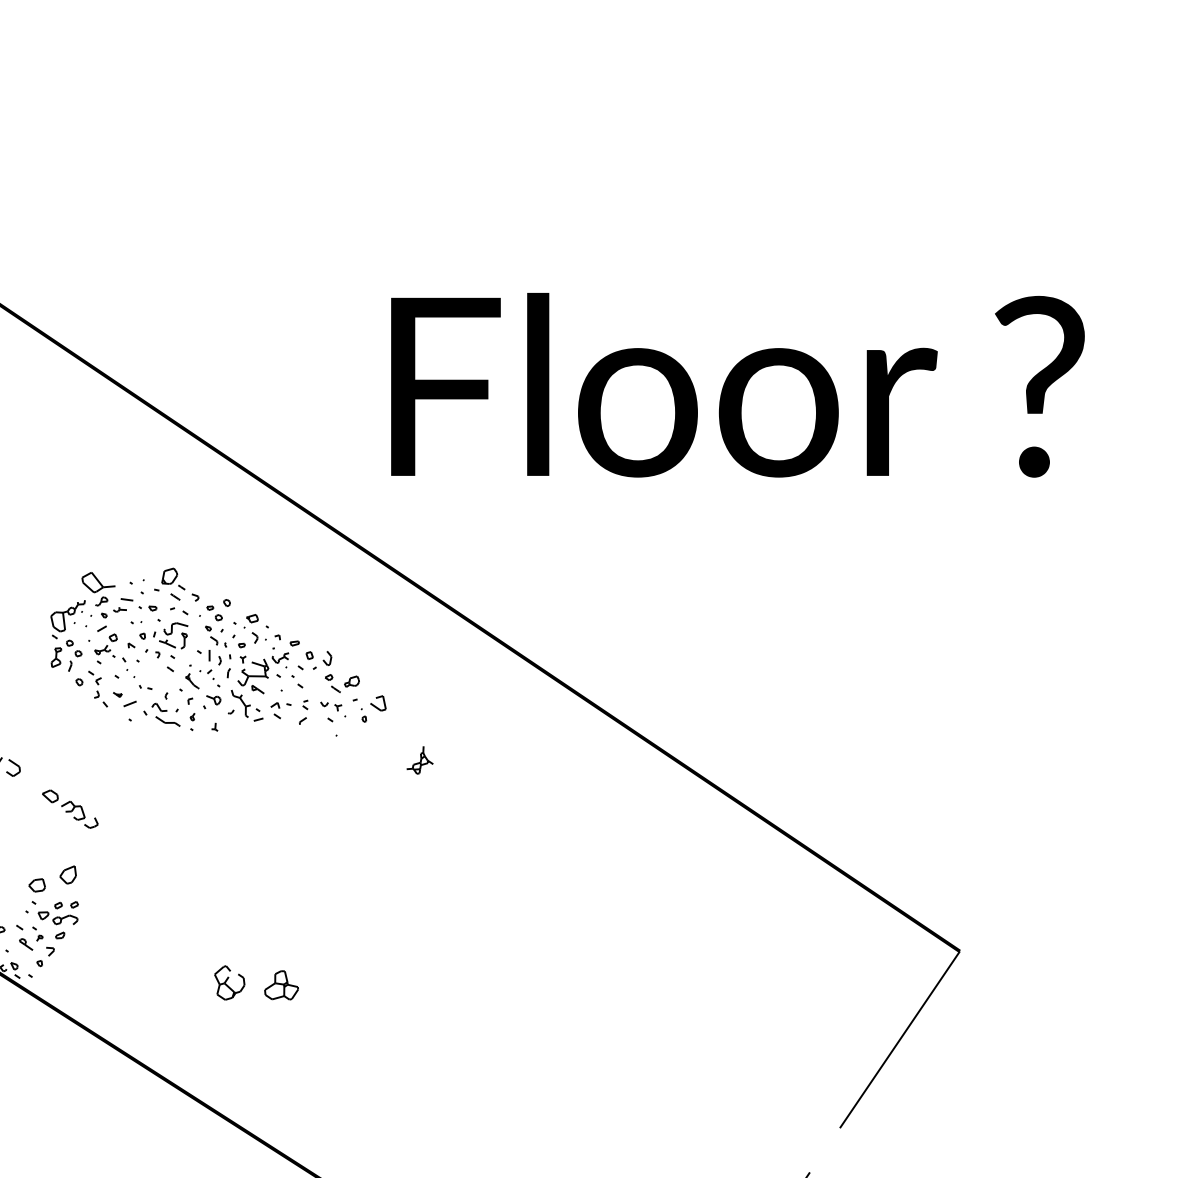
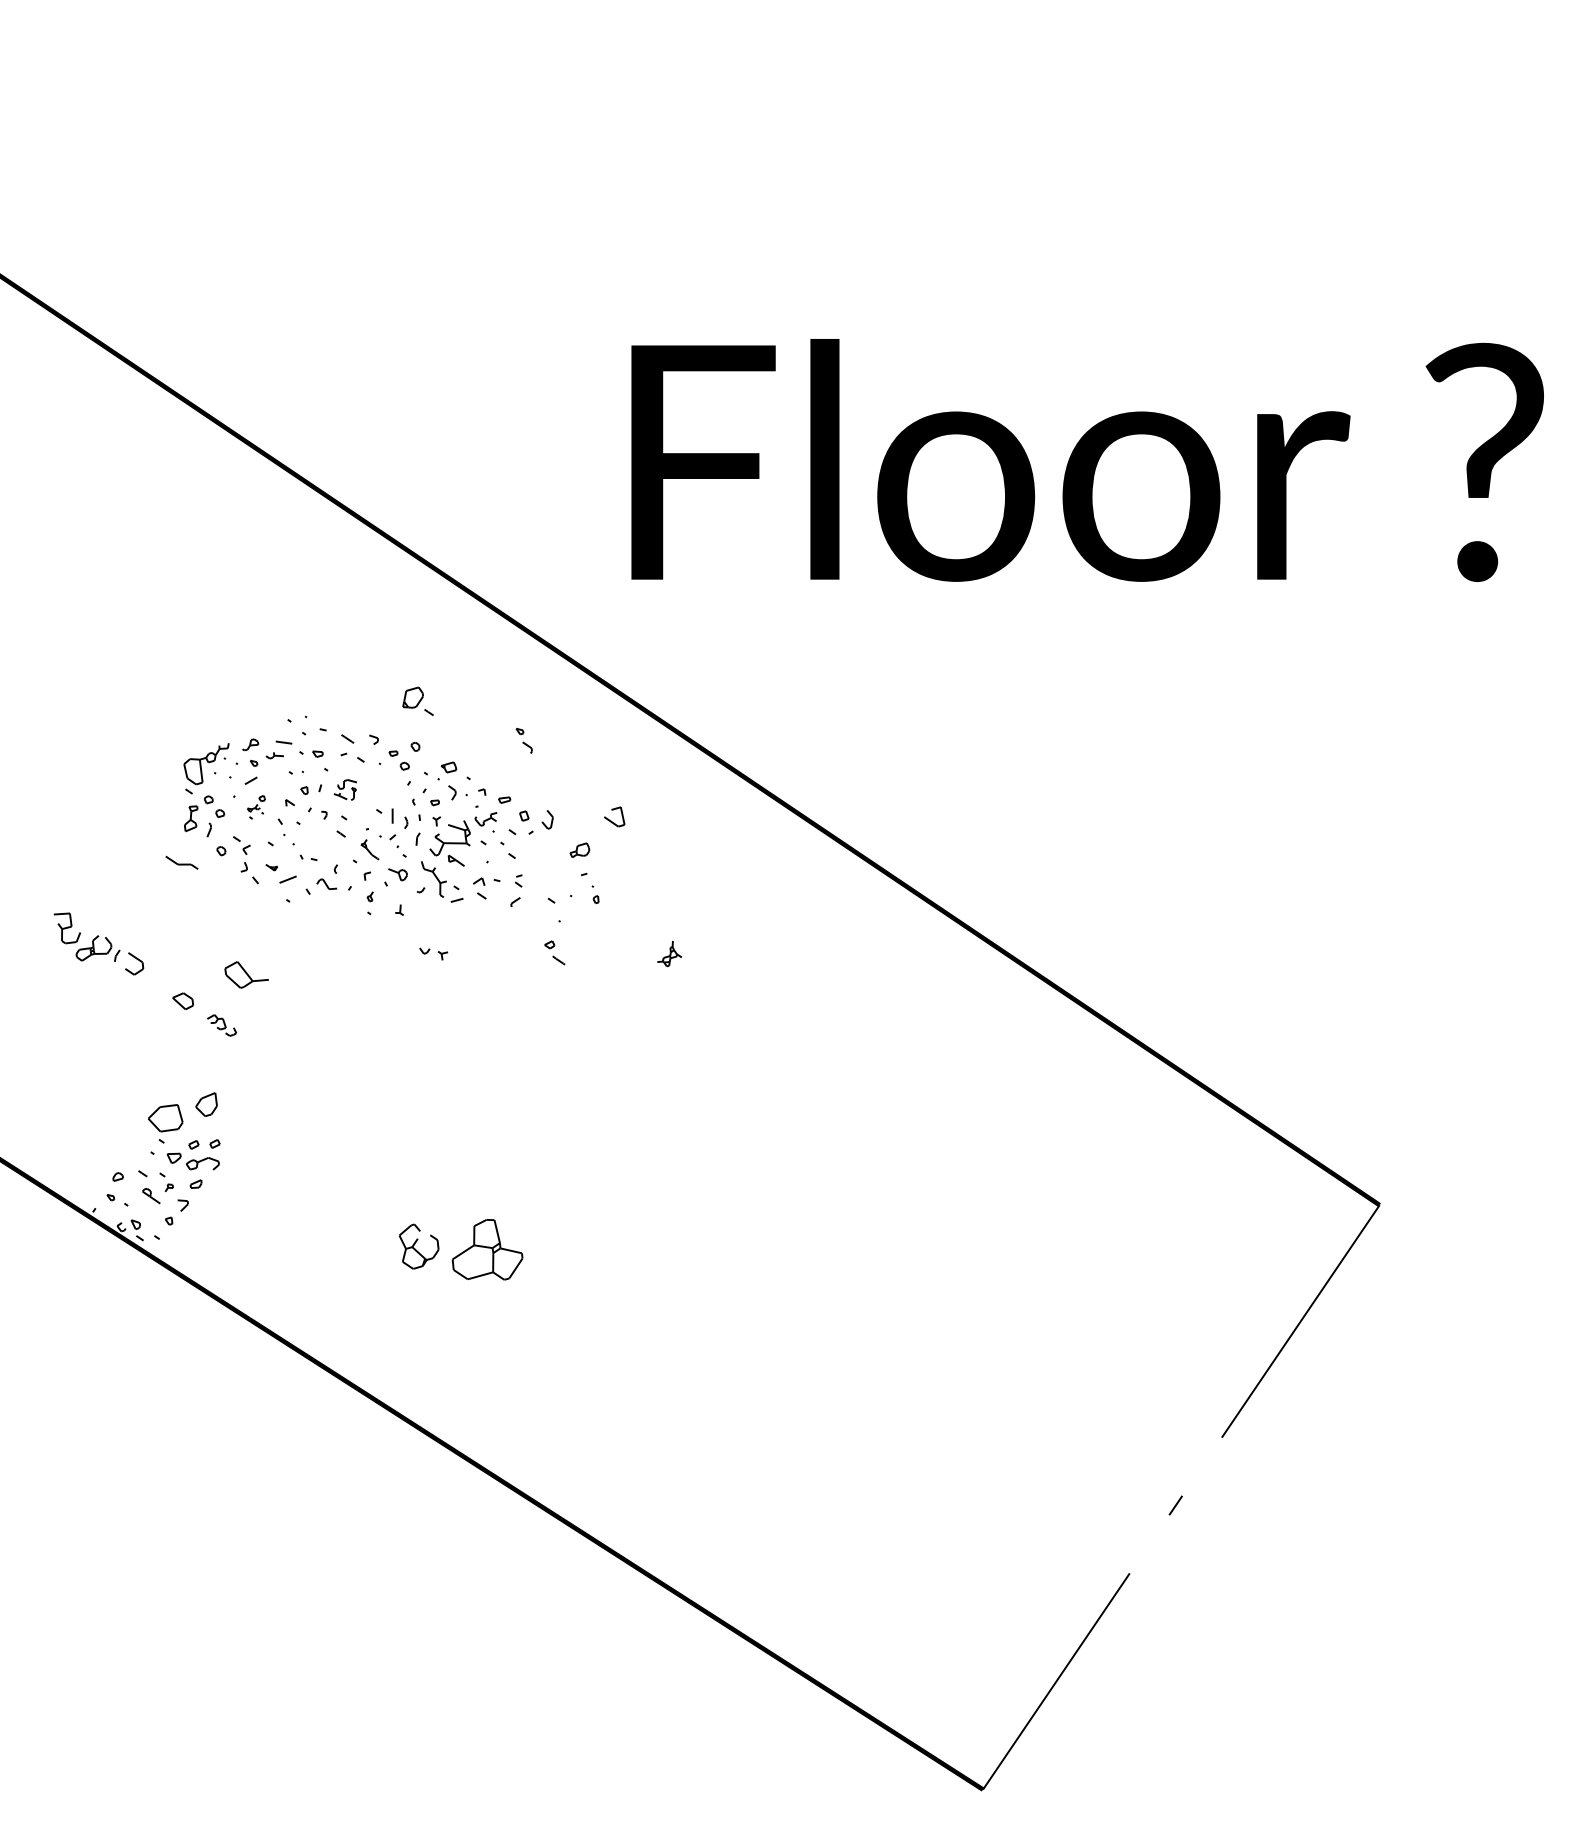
part: (172, 578) -> (417, 700), moved
part: (98, 582) -> (246, 974), moved
part: (173, 635) -> (345, 789), size x0.6
part: (211, 635) -> (523, 740), moved
part: (106, 649) -> (256, 807), size x0.6
part: (332, 683) -> (554, 952), moved
part: (378, 703) -> (614, 816), moved
part: (331, 706) -> (433, 953), moved
part: (167, 721) -> (181, 862), moved
part: (420, 760) -> (669, 953), size x0.7
part: (79, 814) -> (221, 1025), size x0.6
part: (36, 885) -> (165, 1118), size x1.6
part: (280, 985) -> (486, 1249), size x1.6

